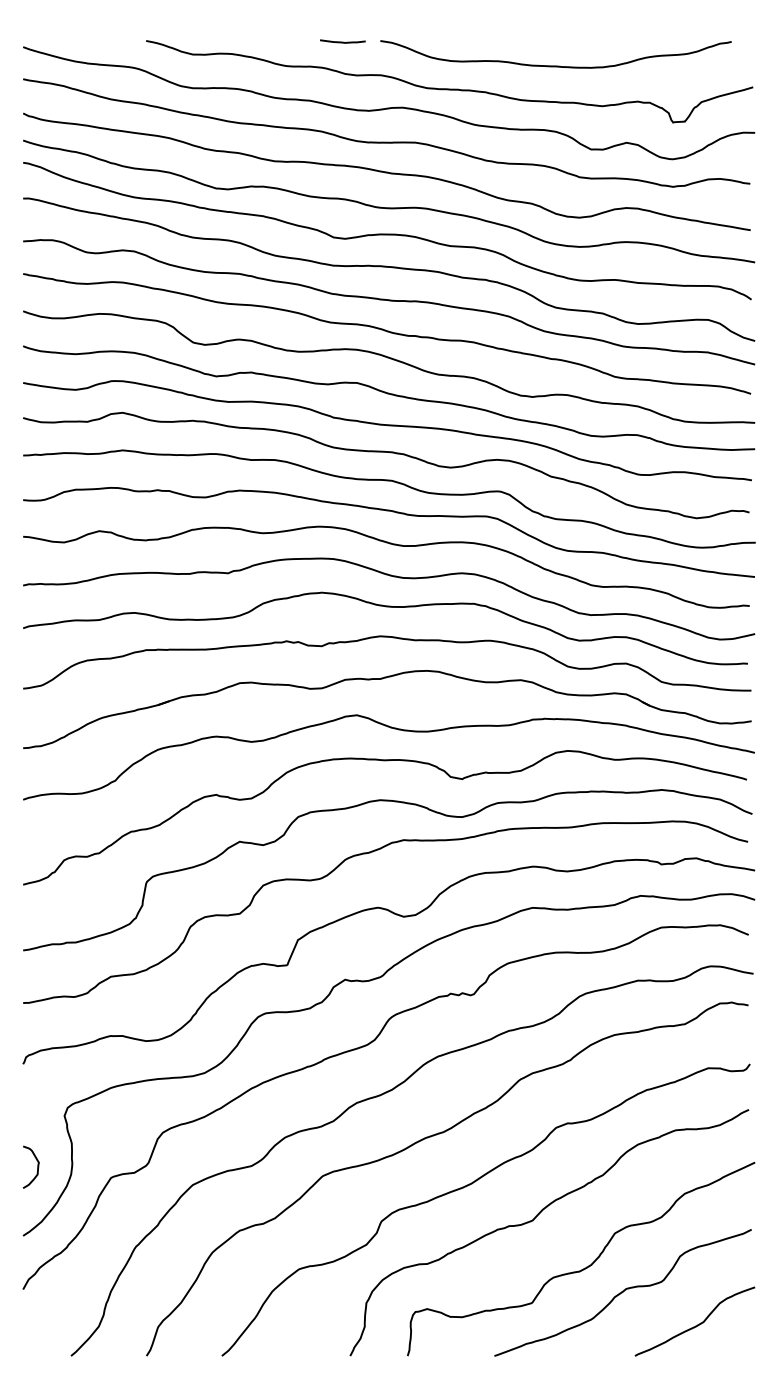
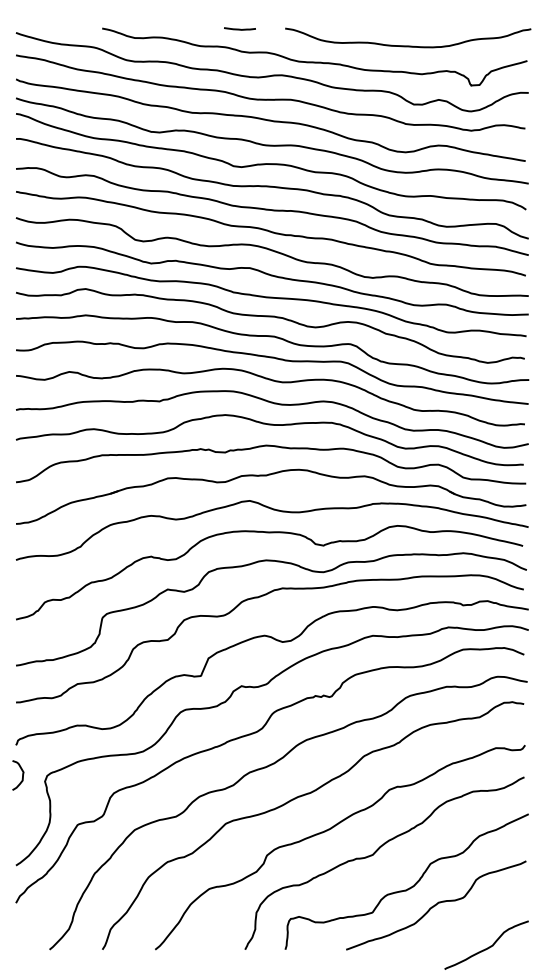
curve: (555, 65) -> (407, 45), moved
curve: (37, 1166) -> (22, 774), moved
curve: (695, 1325) -> (487, 947), moved

